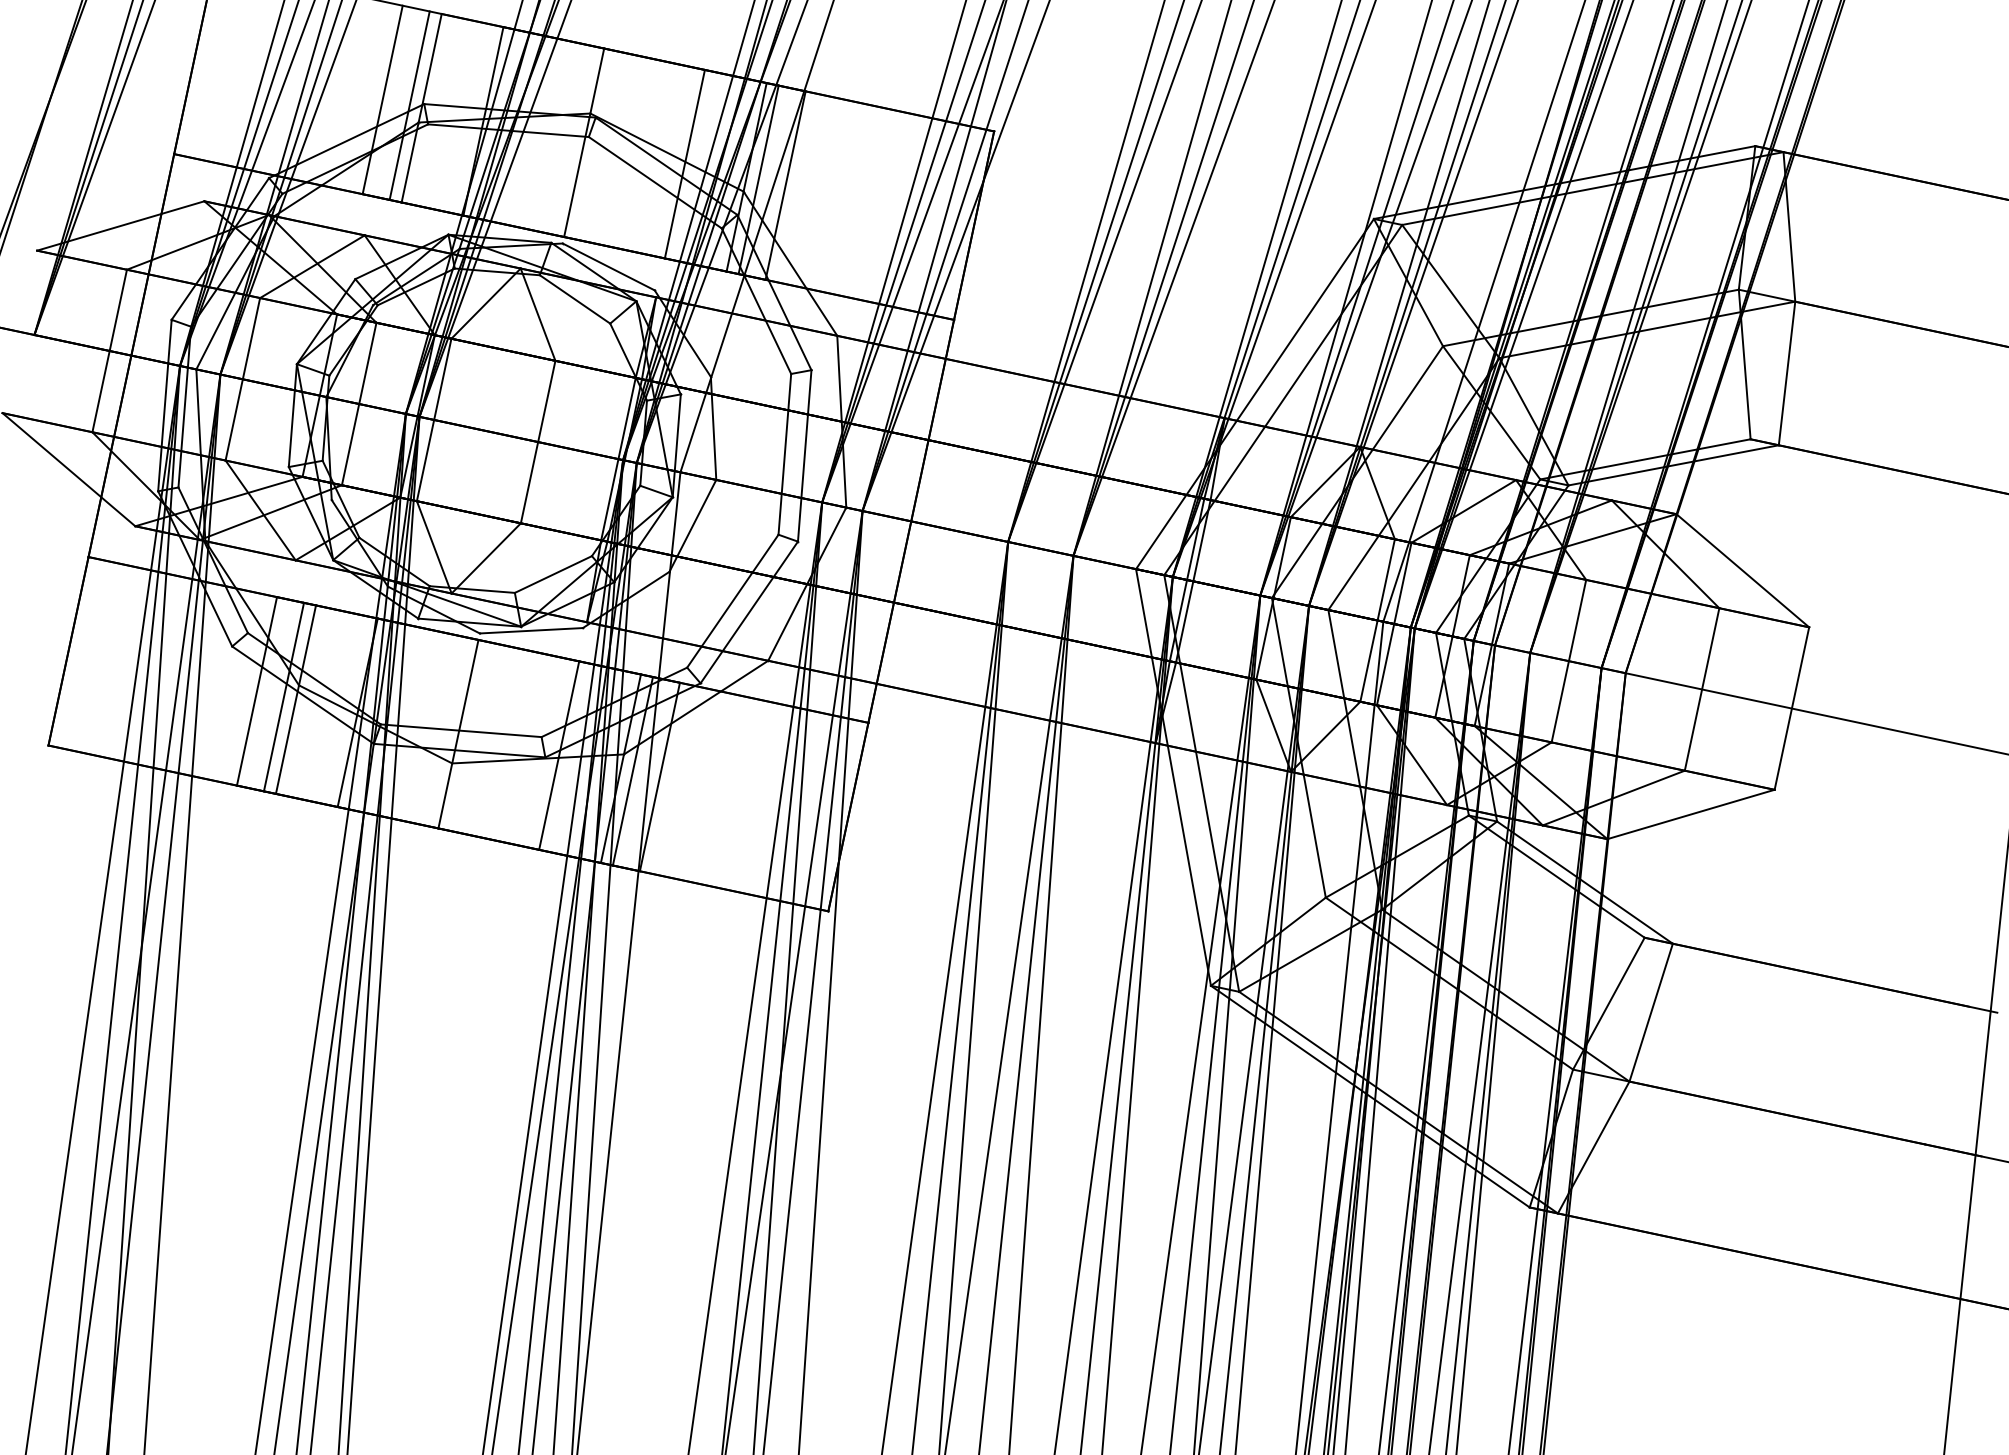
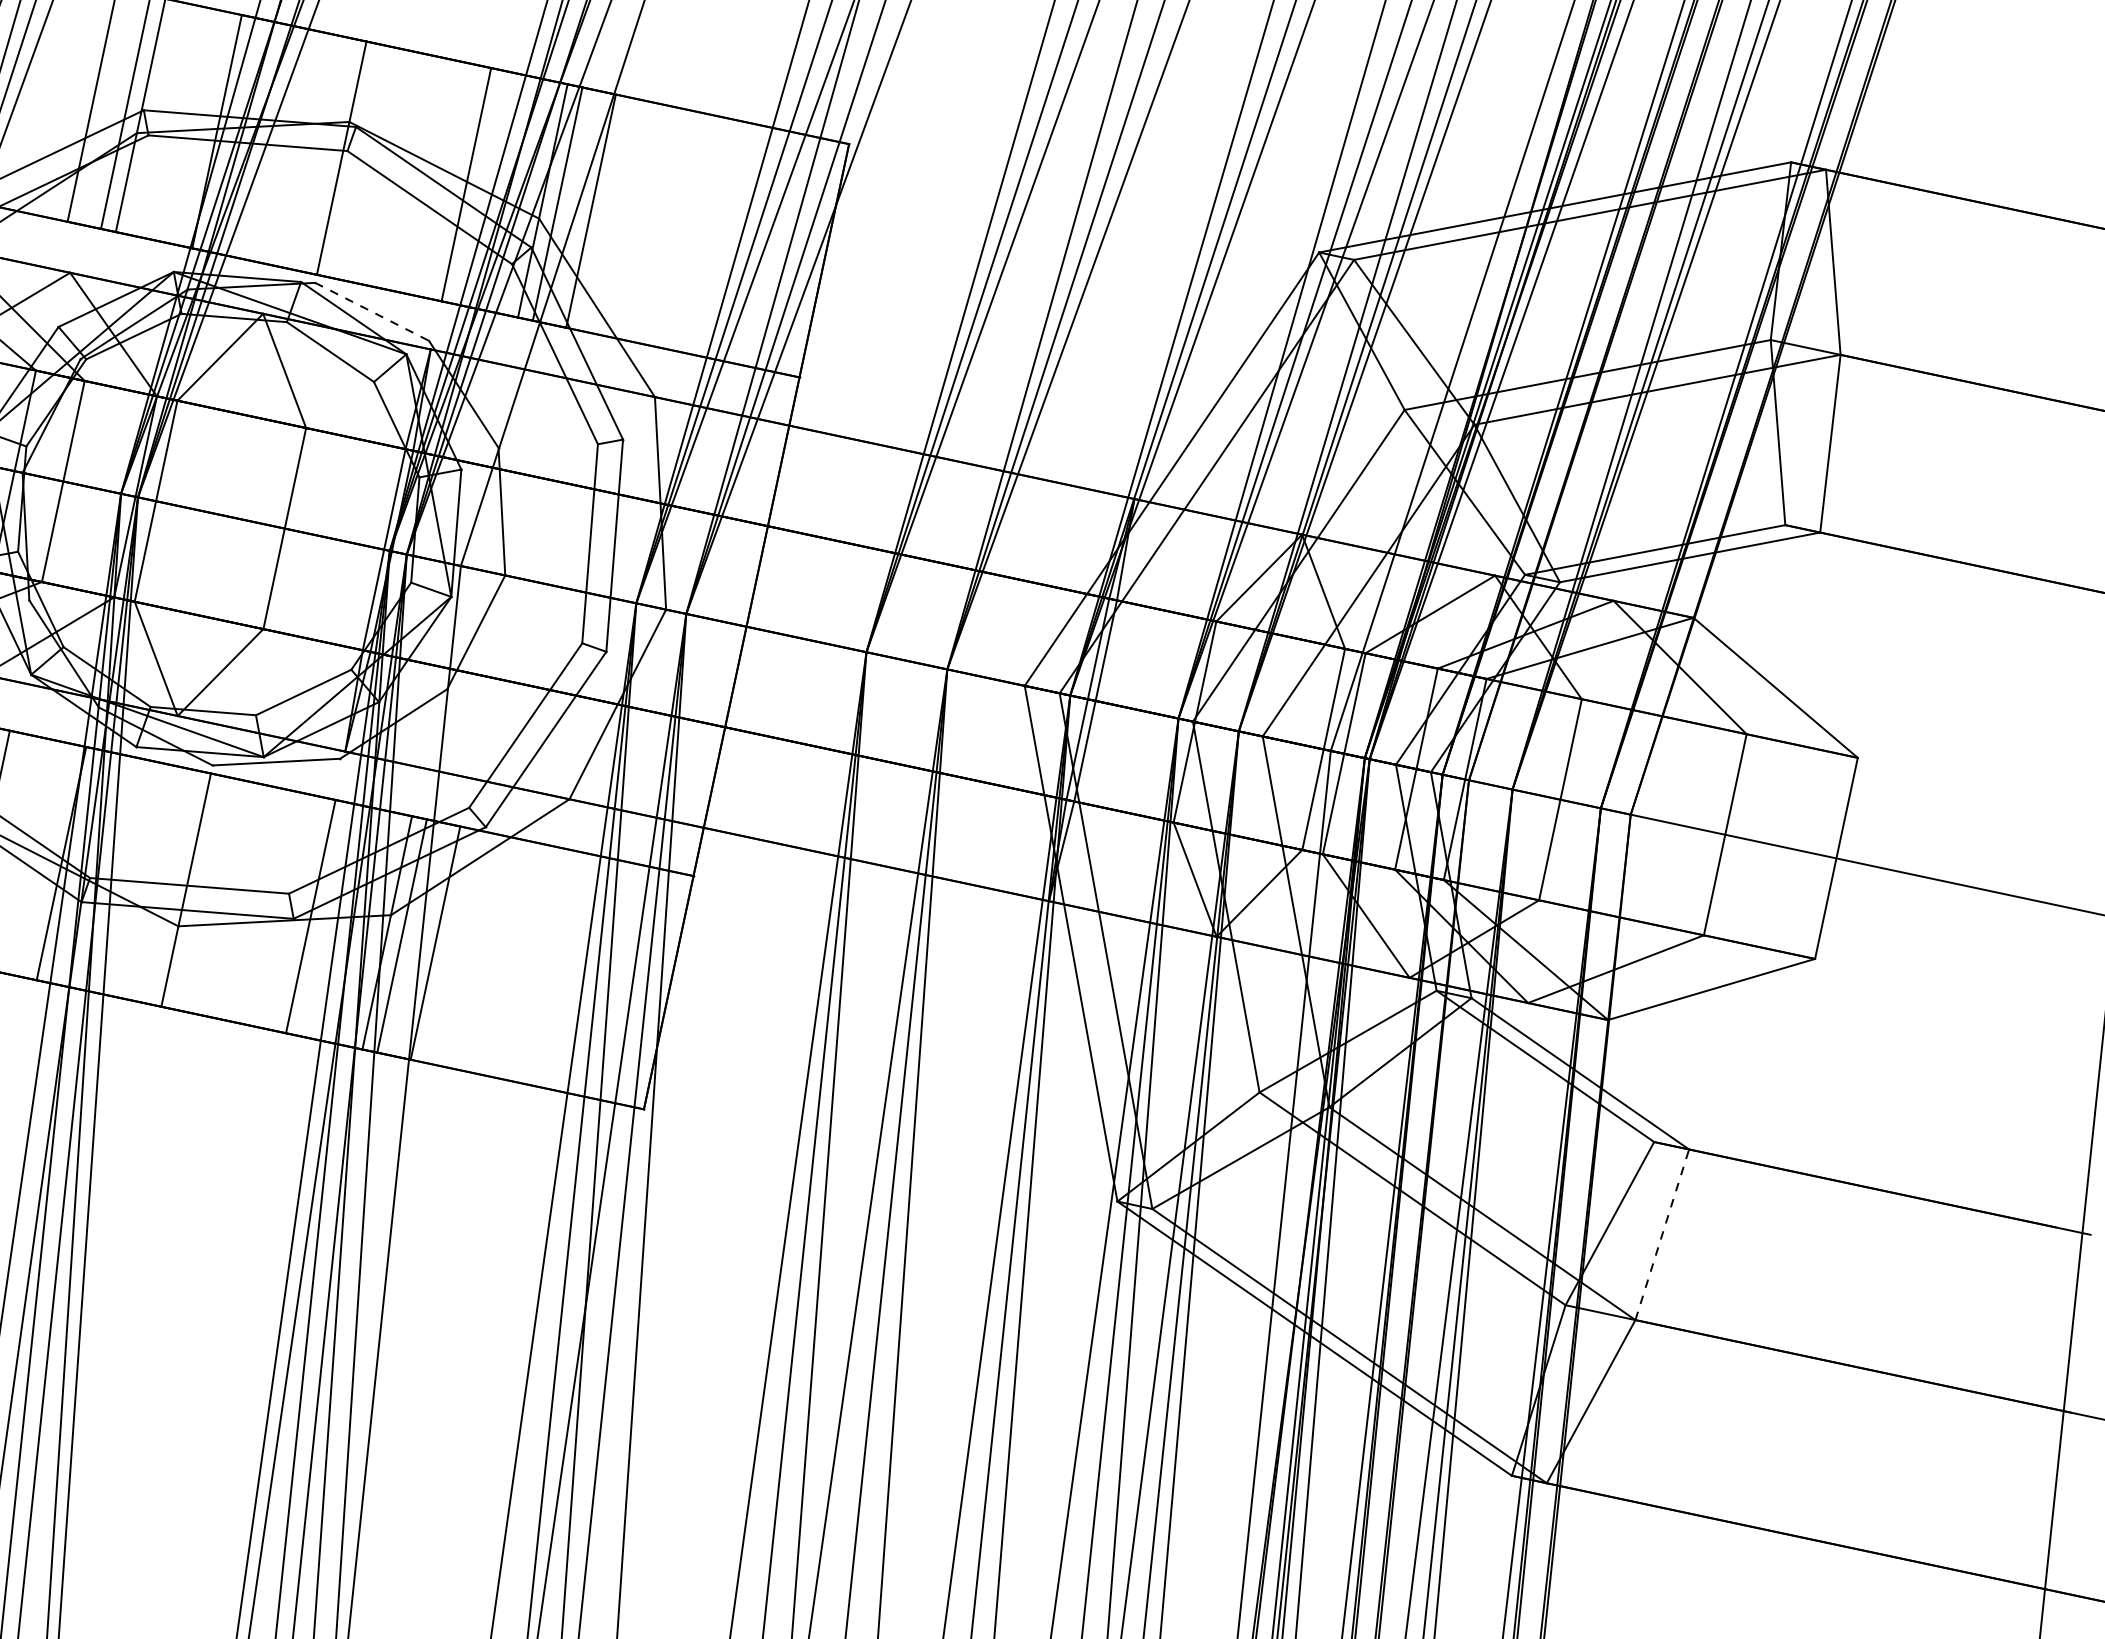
line: (608, 266) -> (371, 311), solid -> dashed
line: (1651, 1012) -> (1662, 1234), solid -> dashed

